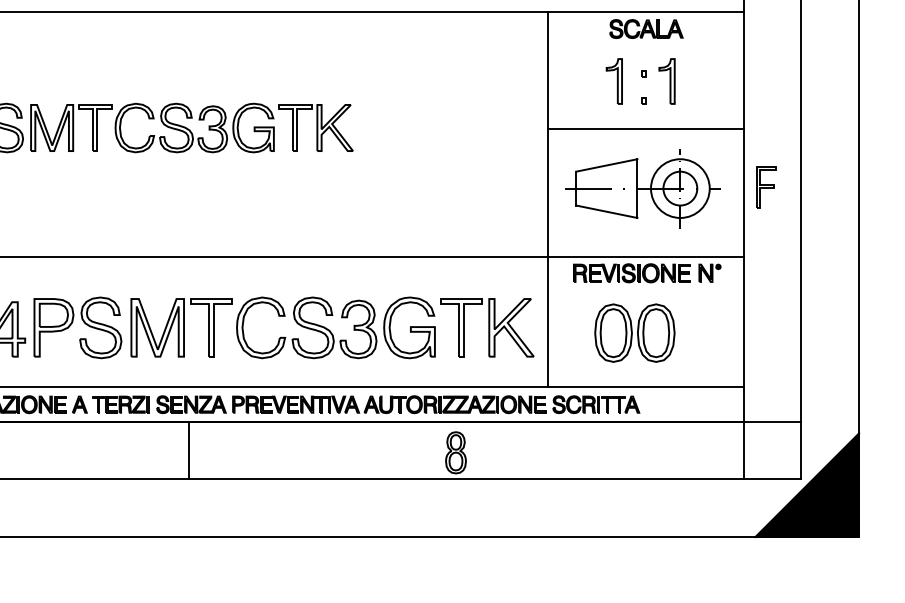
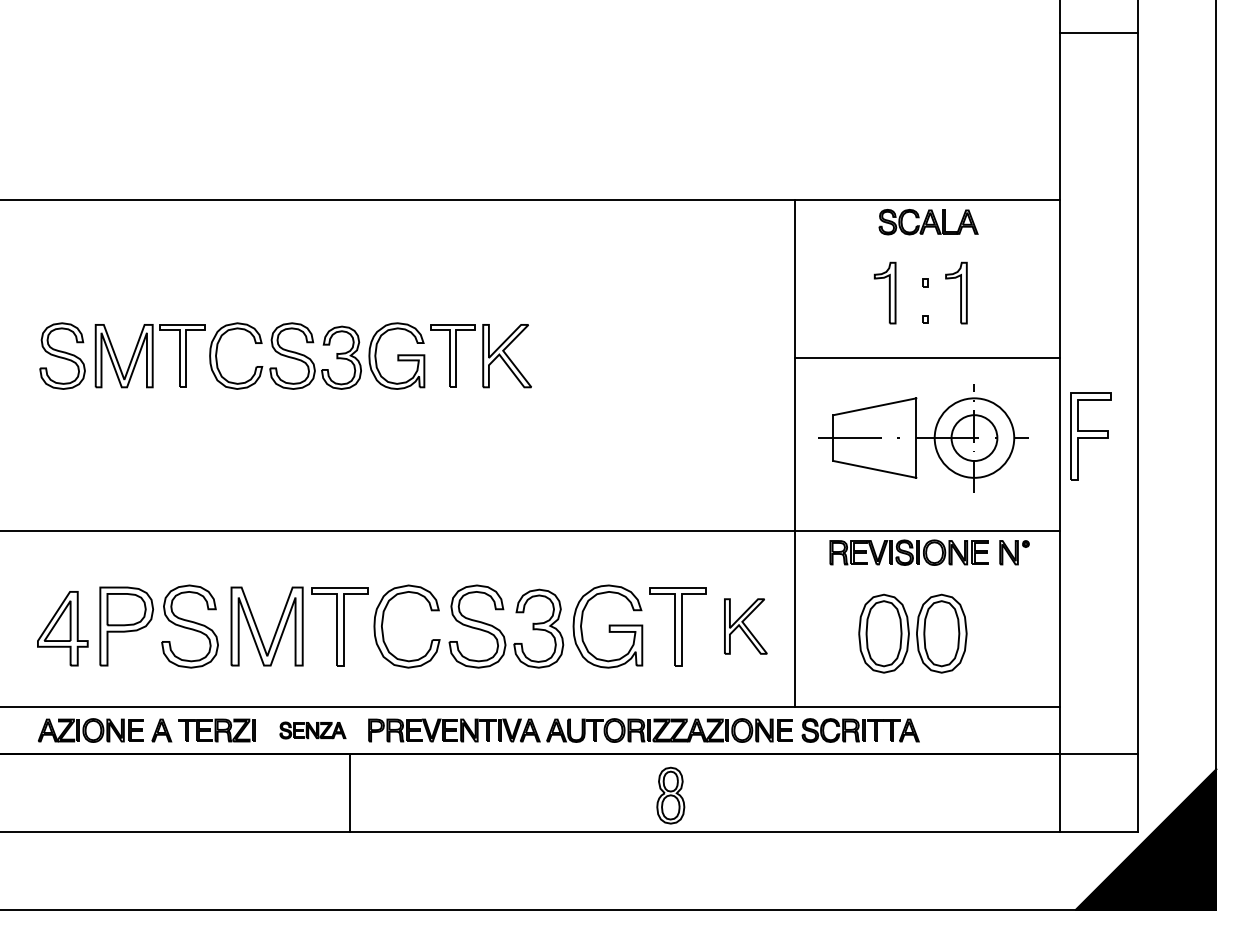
part: (766, 187) -> (1090, 436), size x1.6
part: (511, 327) -> (745, 626), size x0.7
part: (191, 404) -> (312, 730), size x0.7
line: (189, 450) -> (350, 792), moved

